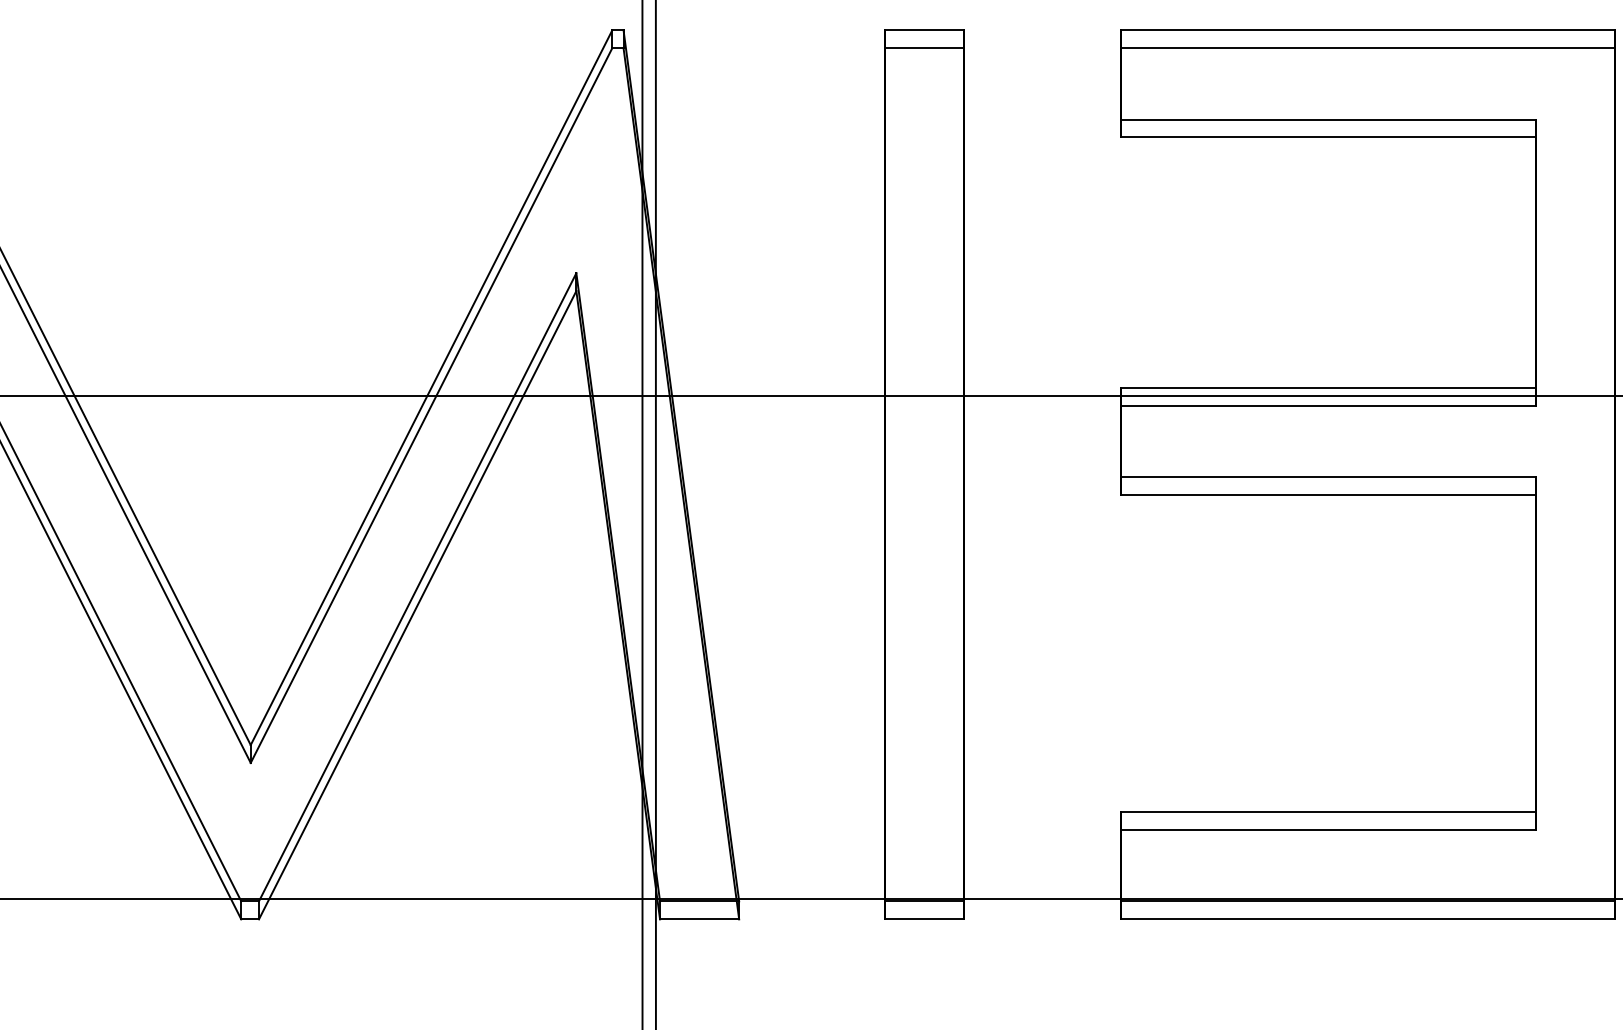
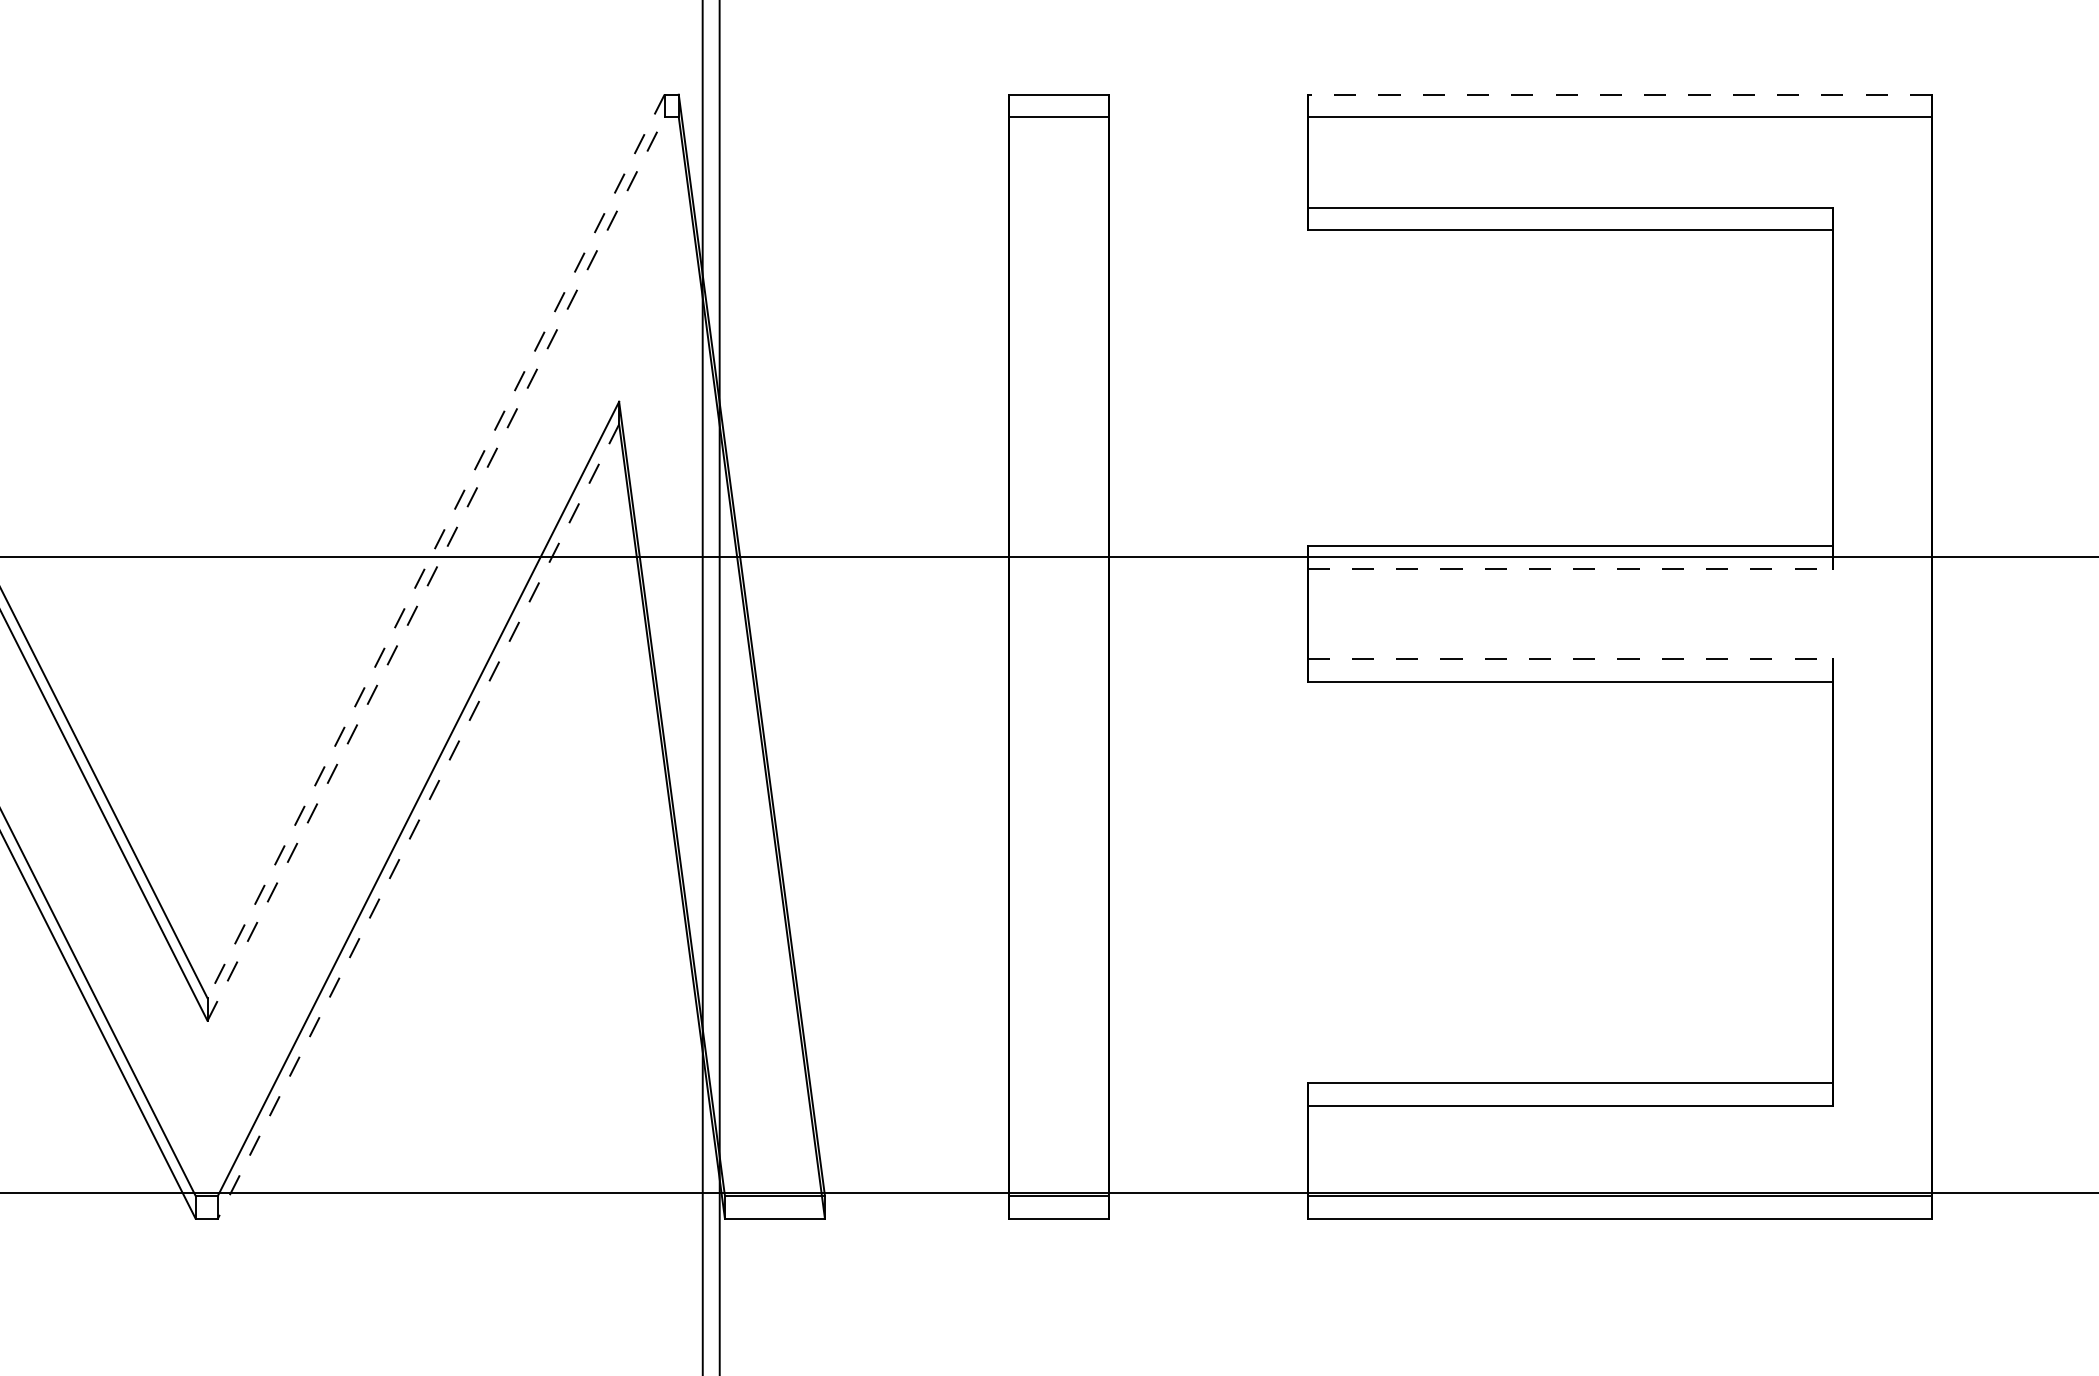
line: (1367, 30) -> (1619, 94), solid -> dashed
line: (431, 387) -> (435, 546), solid -> dashed
line: (431, 405) -> (436, 568), solid -> dashed
line: (1328, 405) -> (1570, 569), solid -> dashed
line: (1328, 477) -> (1570, 659), solid -> dashed
line: (417, 605) -> (418, 821), solid -> dashed

